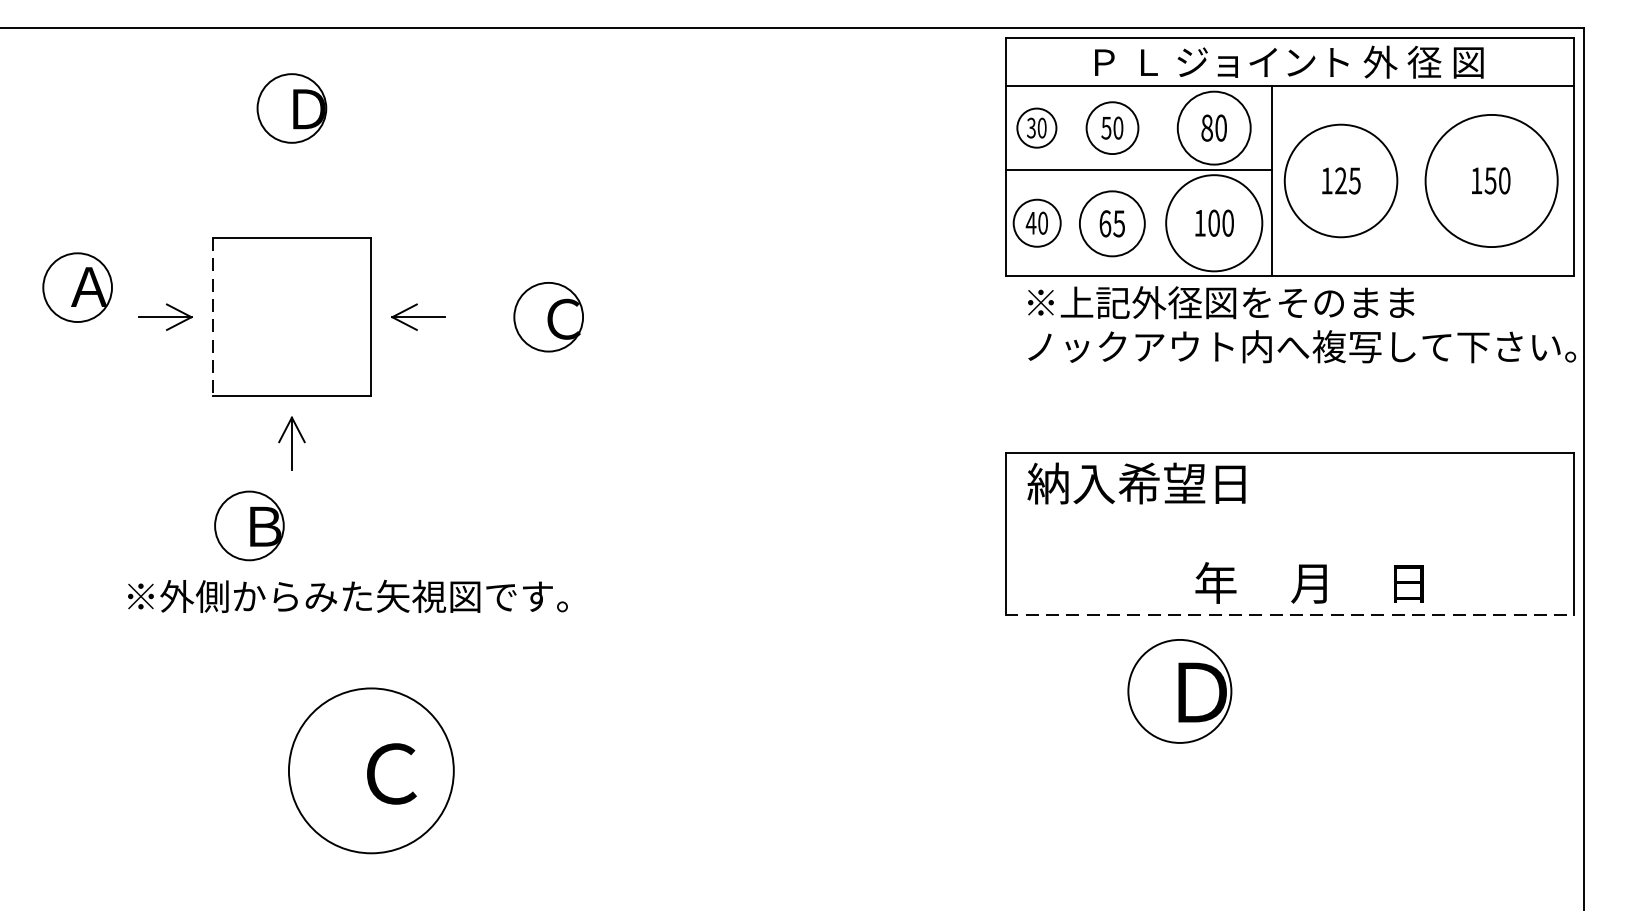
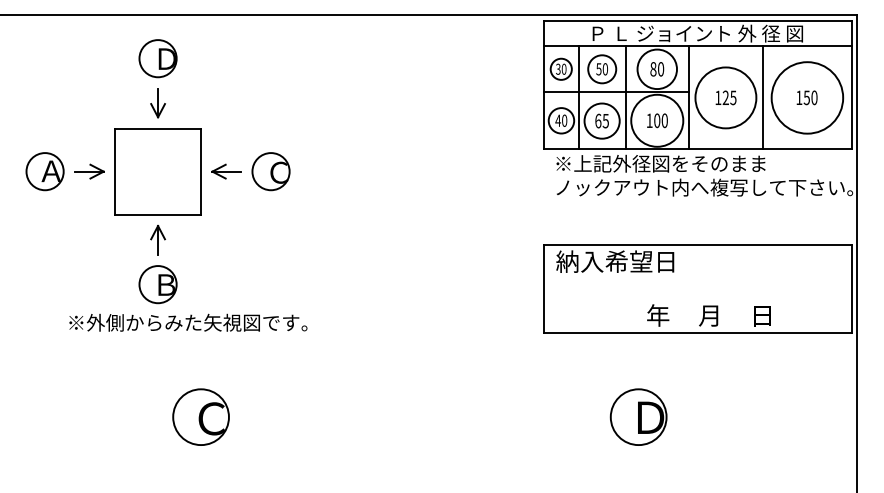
line: (1068, 180) -> (578, 97), added
line: (1155, 180) -> (625, 97), added
line: (1410, 180) -> (763, 97), added
part: (290, 191) -> (157, 103), added
part: (76, 287) -> (44, 171), moved
line: (213, 316) -> (115, 171), dashed -> solid
part: (547, 316) -> (270, 171), moved
part: (248, 525) -> (157, 284), moved
line: (1290, 616) -> (698, 333), dashed -> solid
part: (1179, 690) -> (638, 416), moved
circle: (370, 771) -> (200, 417), size x0.62

